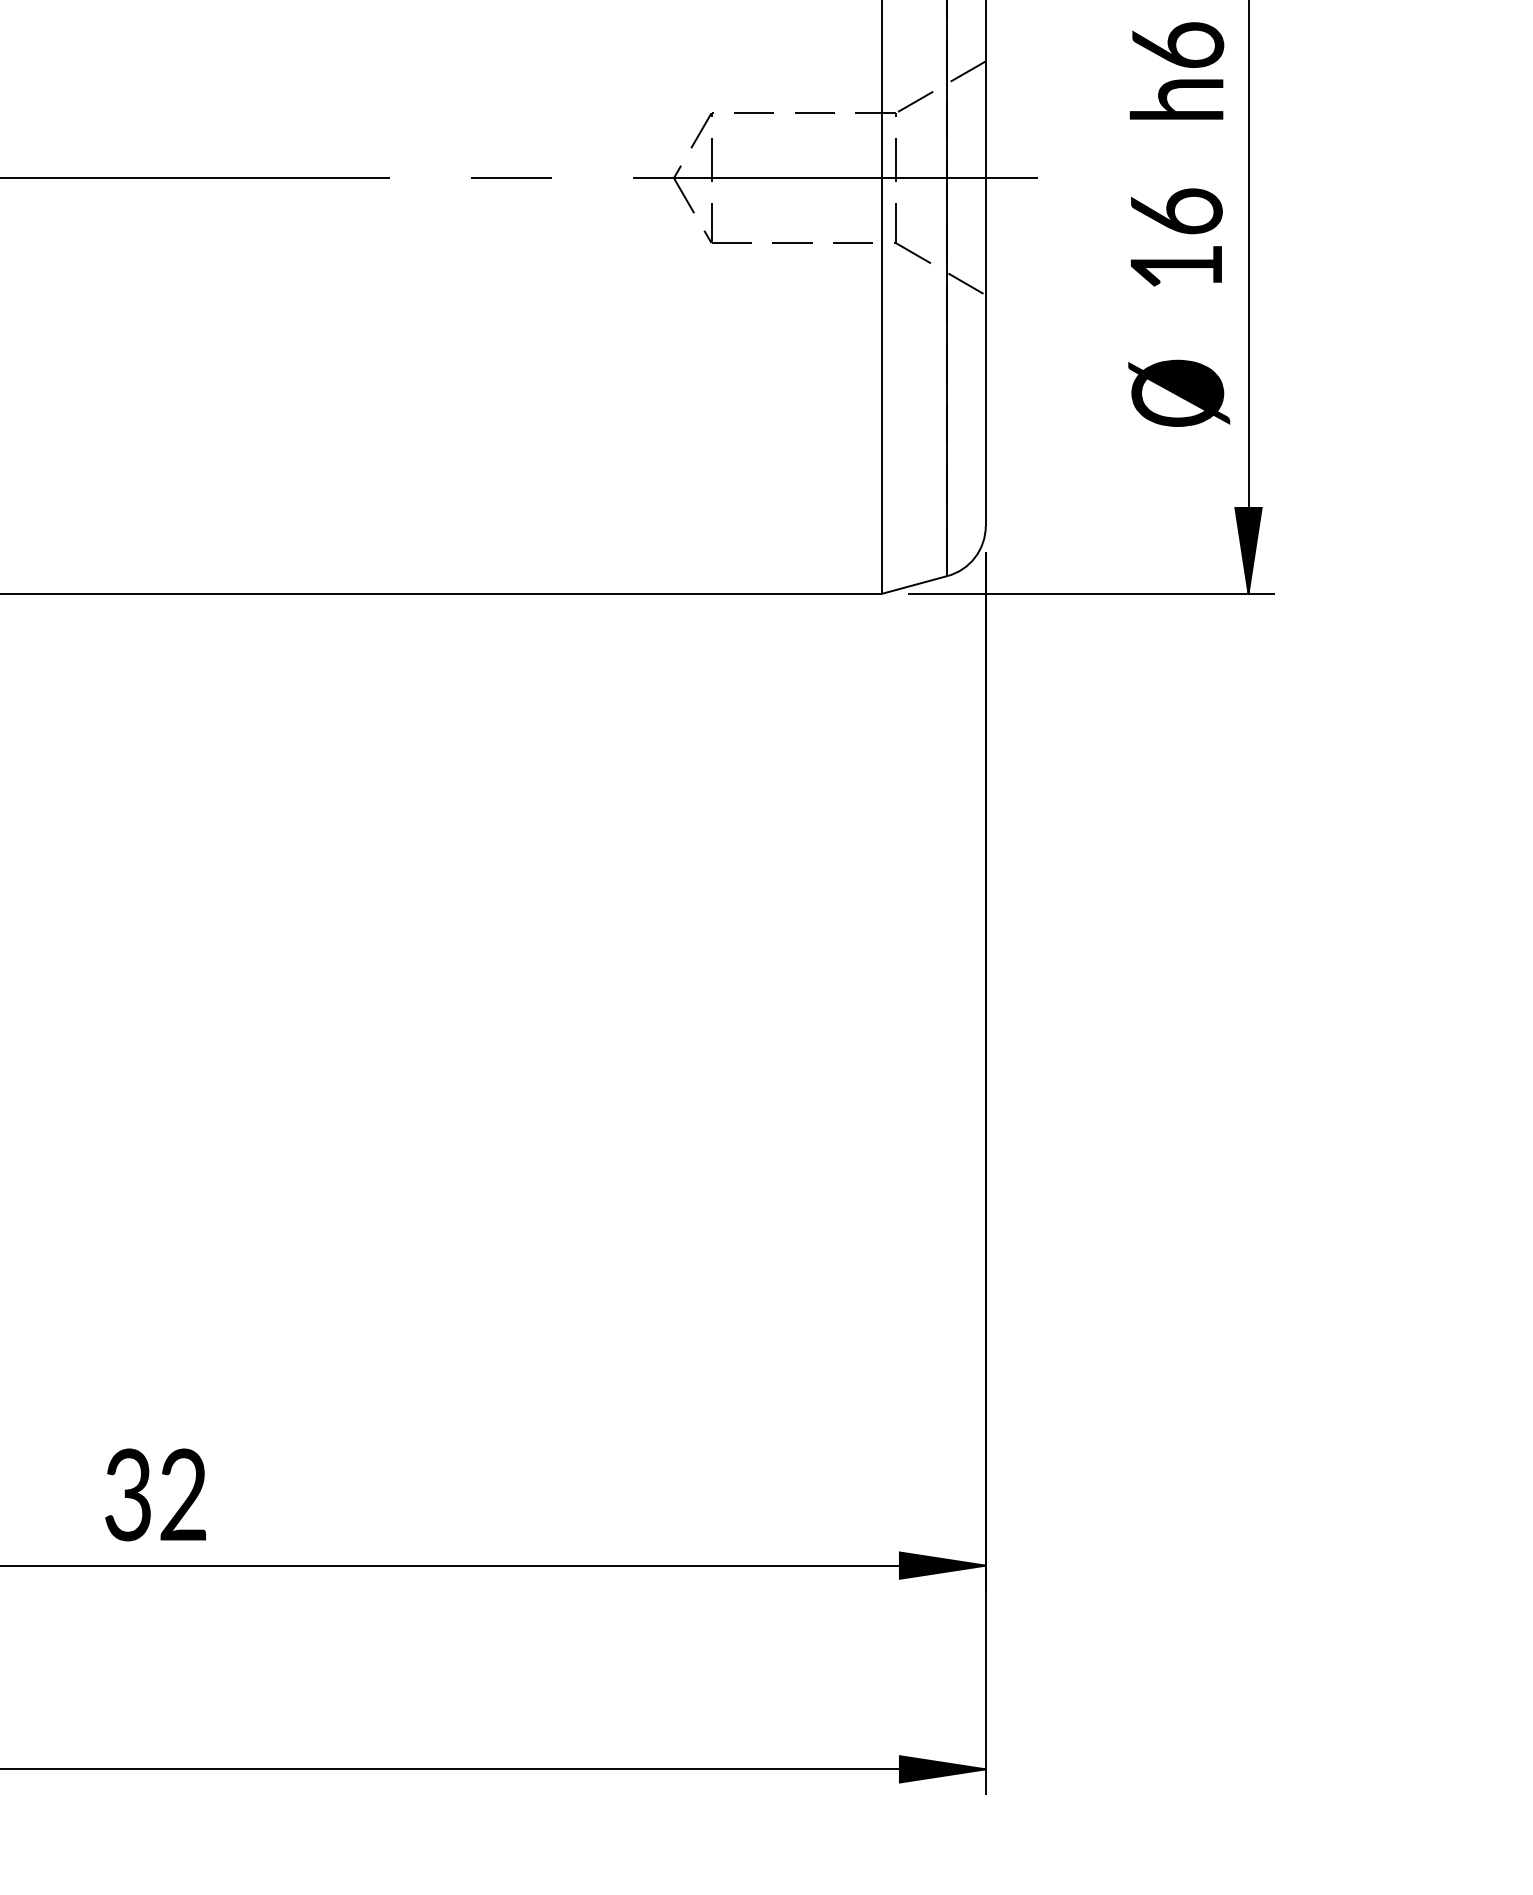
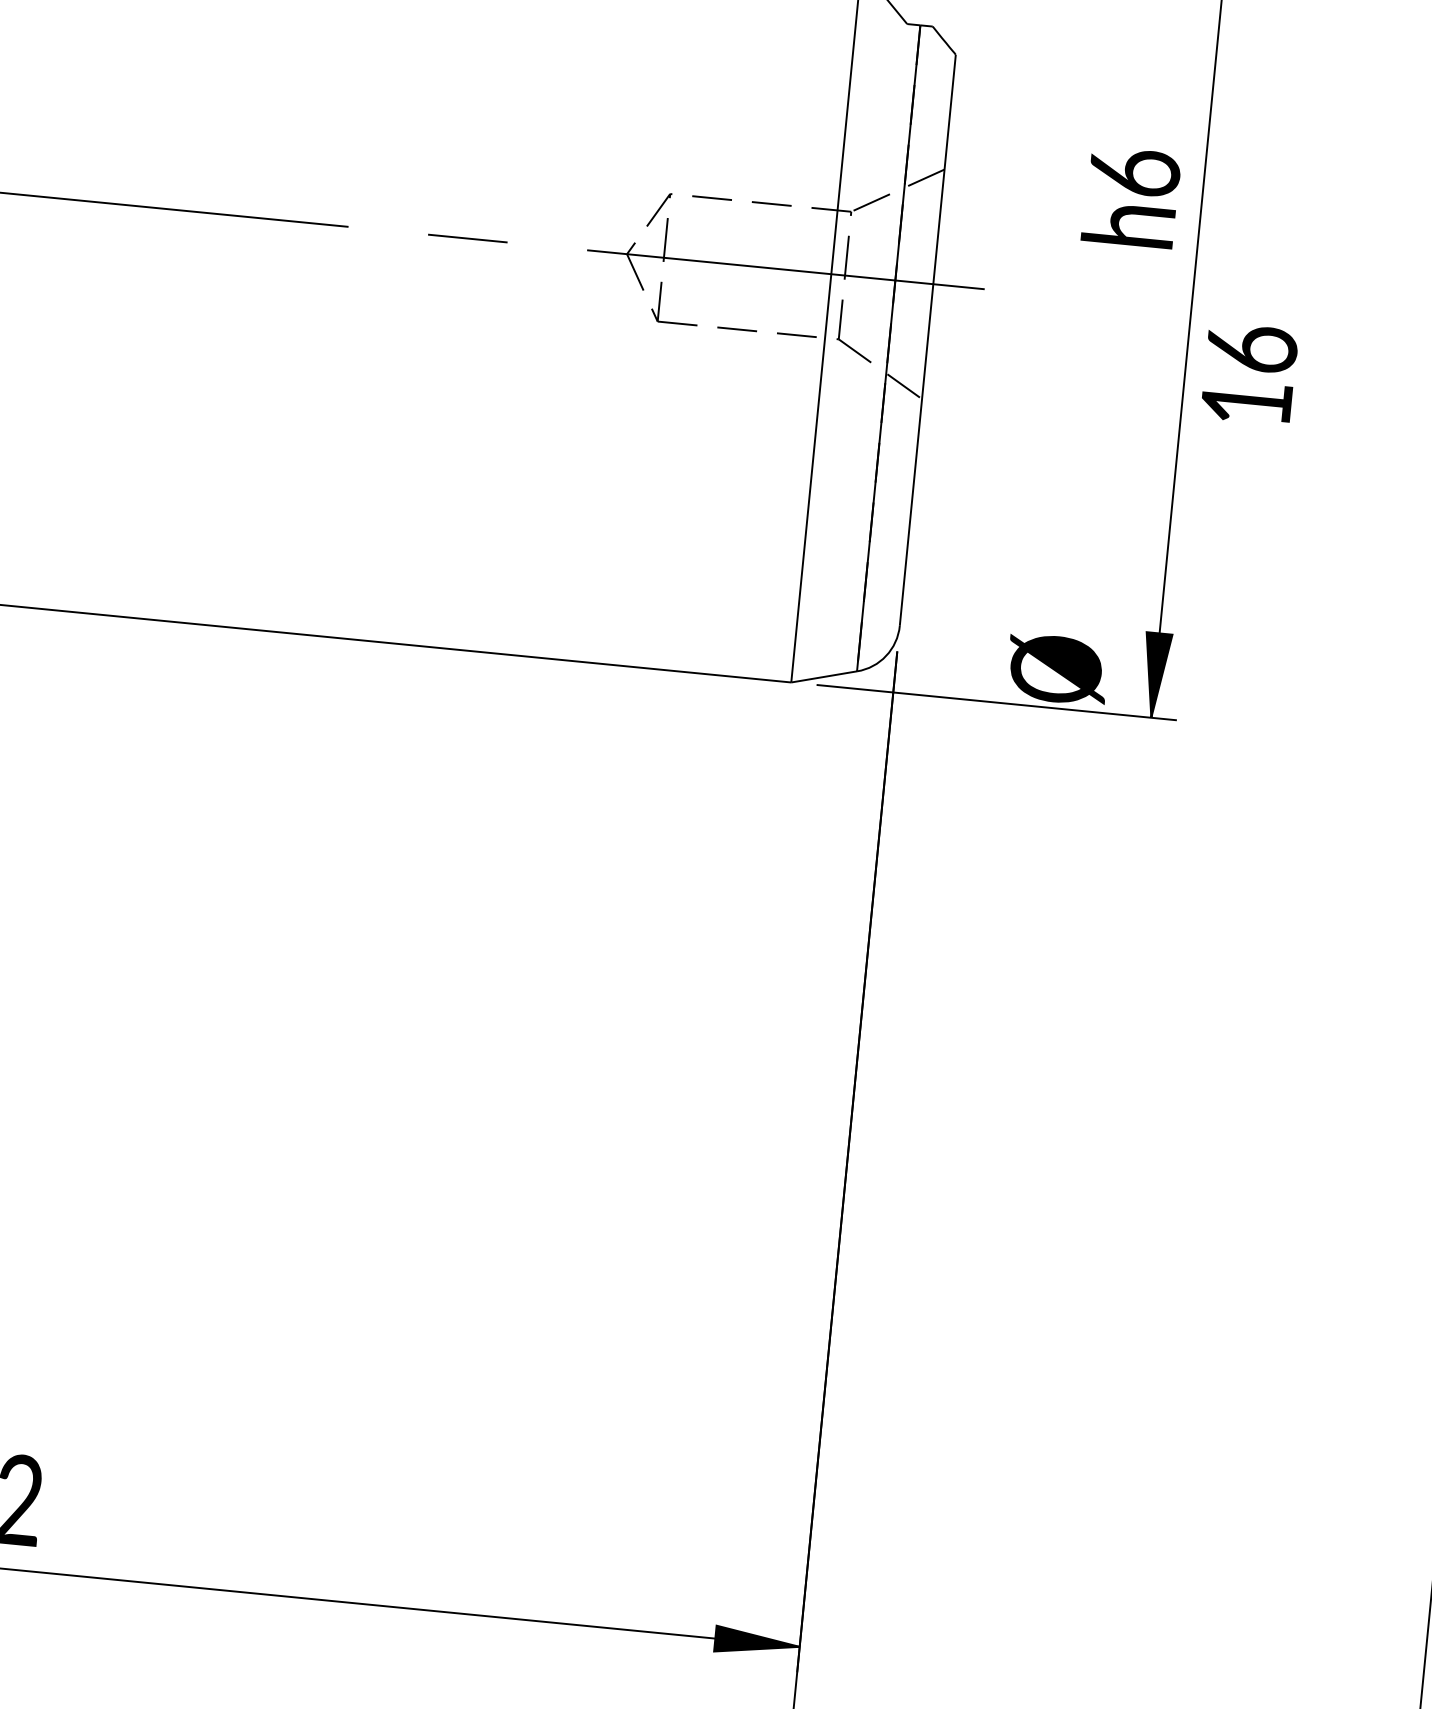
text: (1176, 237) -> (1249, 374), moved
text: (1179, 392) -> (1057, 668), moved

